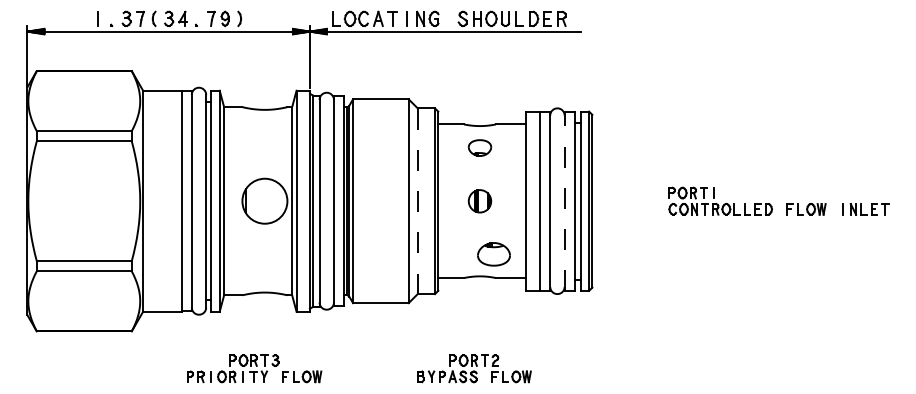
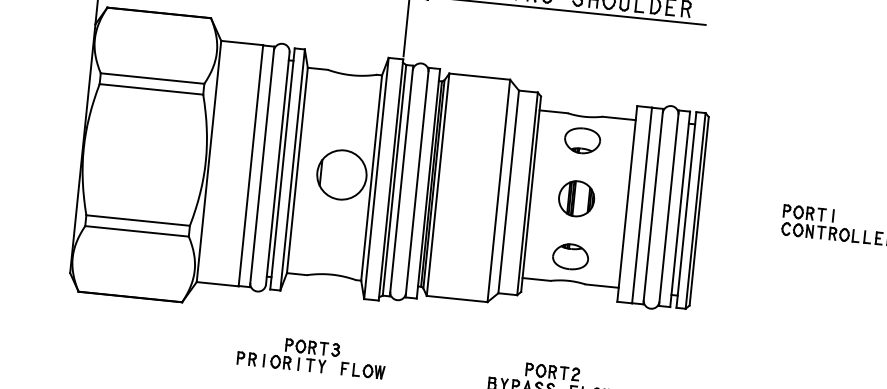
part: (479, 147) -> (582, 140), size x1.43
line: (417, 201) -> (508, 192), dashed -> solid
part: (479, 201) -> (576, 199), size x1.43
line: (564, 201) -> (668, 208), dashed -> solid
part: (493, 254) -> (570, 256), moved

